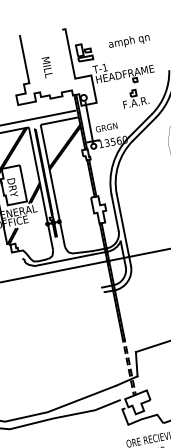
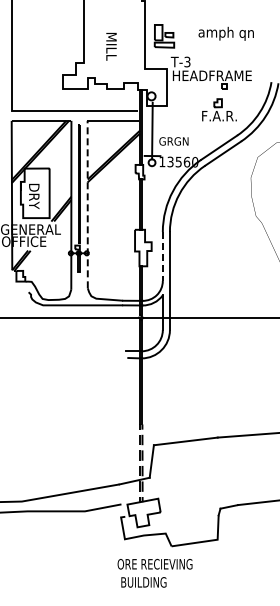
text: (104, 67) -> (187, 61), T-1 -> T-3
line: (52, 186) -> (87, 204), solid -> dashed
line: (115, 213) -> (162, 257), solid -> dashed

